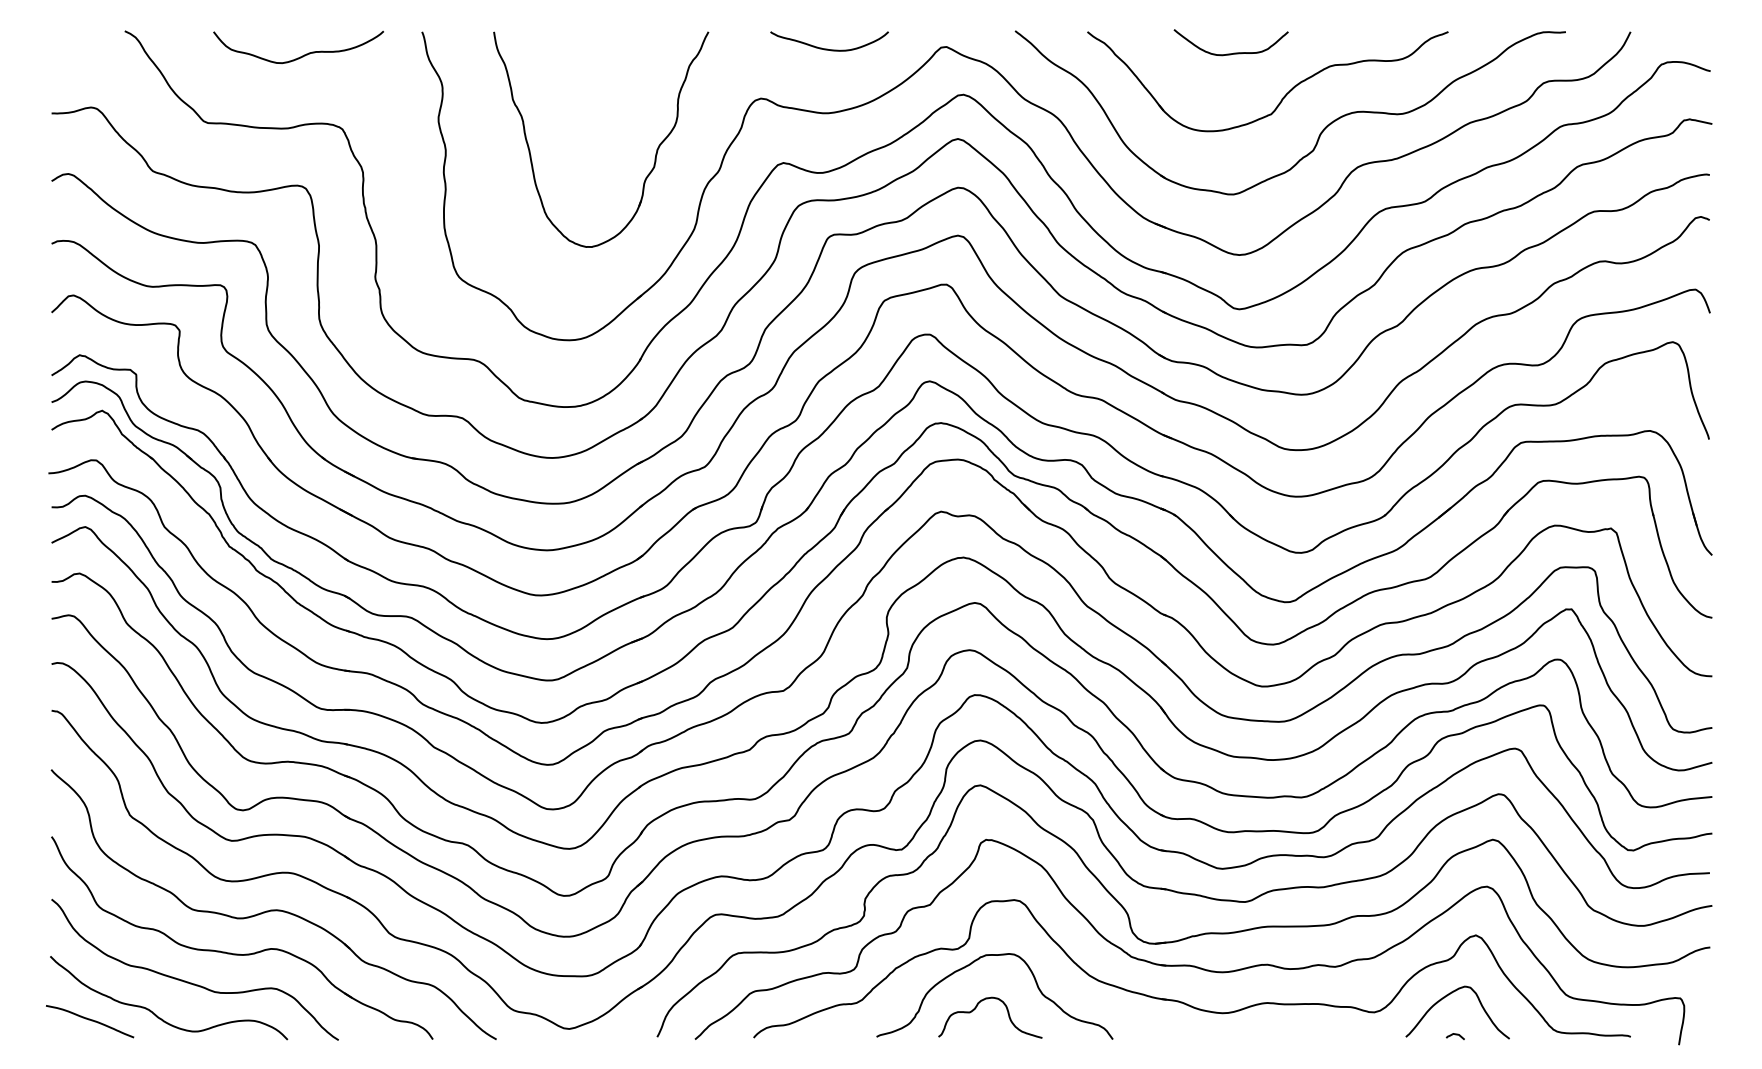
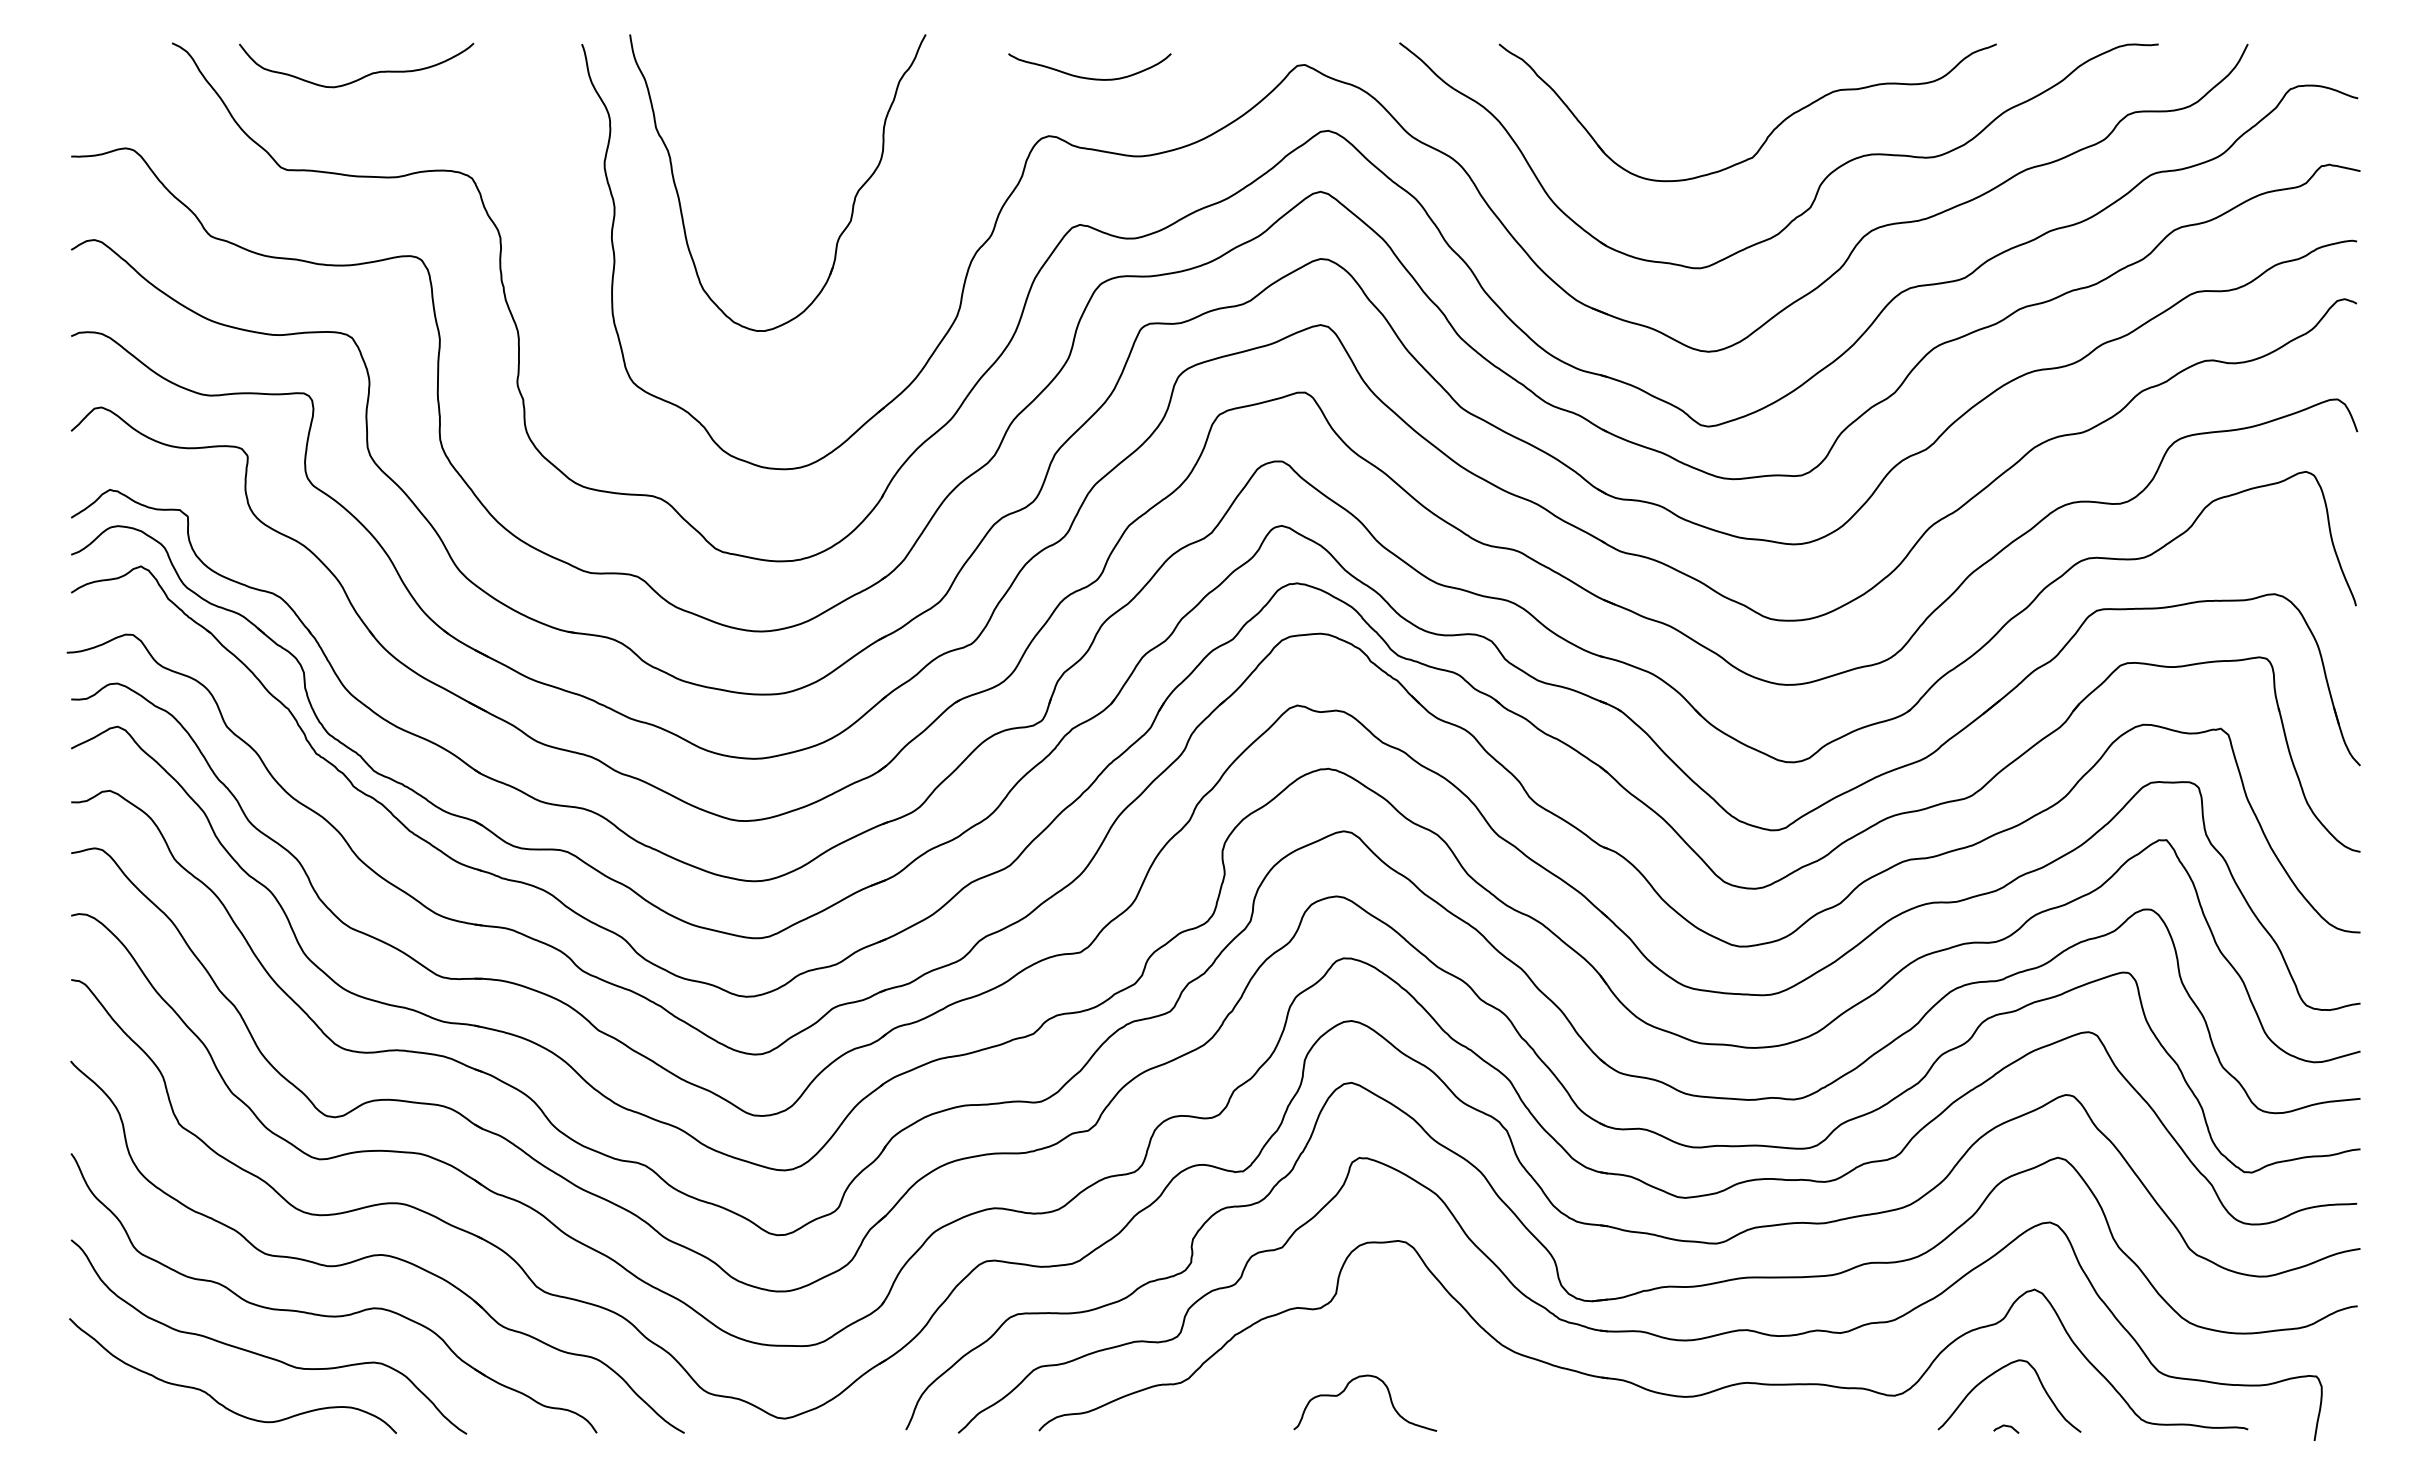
curve: (827, 48) -> (1086, 76), moved
curve: (1233, 52) -> (1700, 72), removed
curve: (302, 55) -> (361, 76), moved
part: (655, 153) -> (852, 202), moved
curve: (973, 963) -> (1342, 1328), removed
curve: (90, 1020) -> (124, 1406), removed

